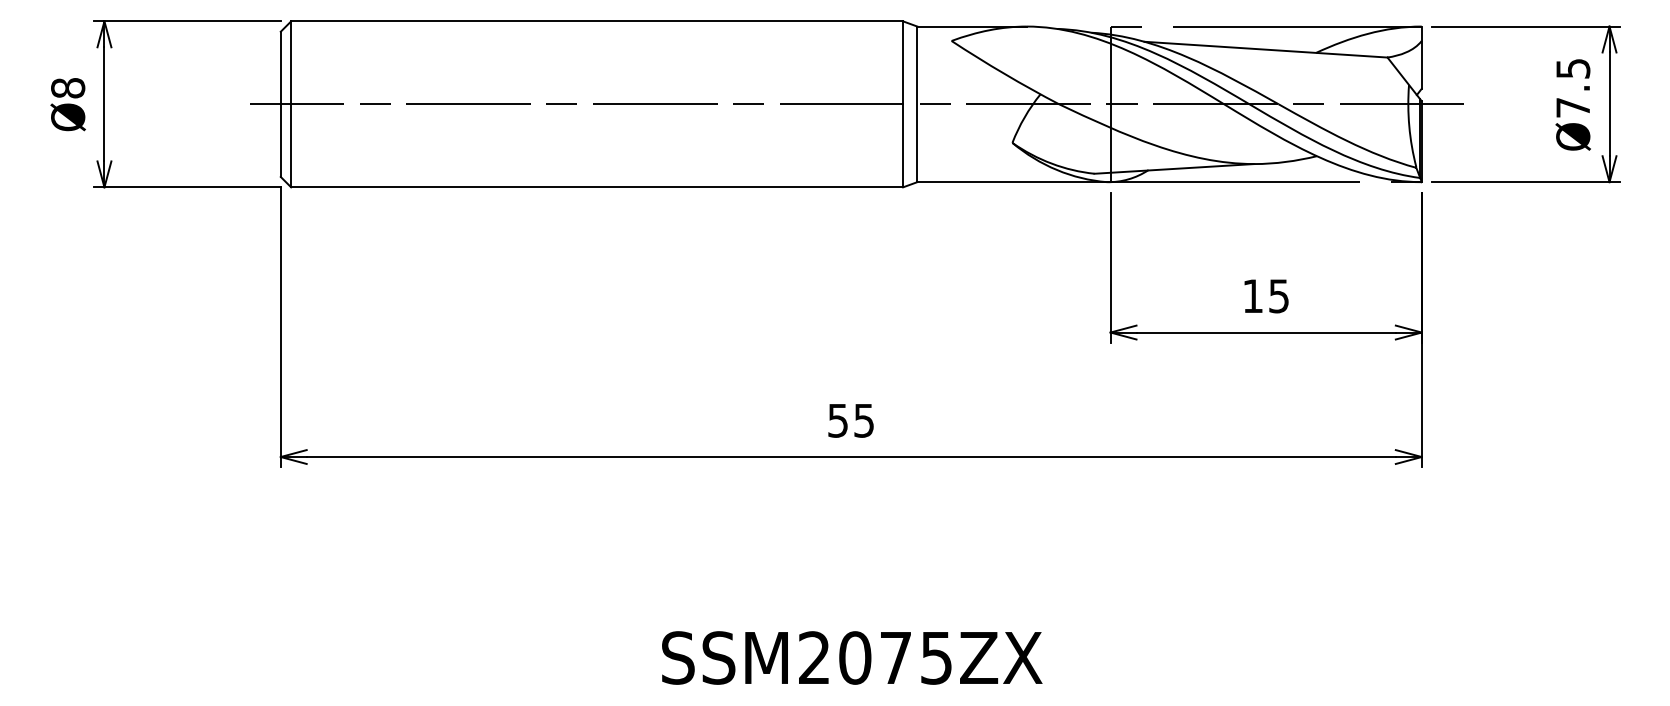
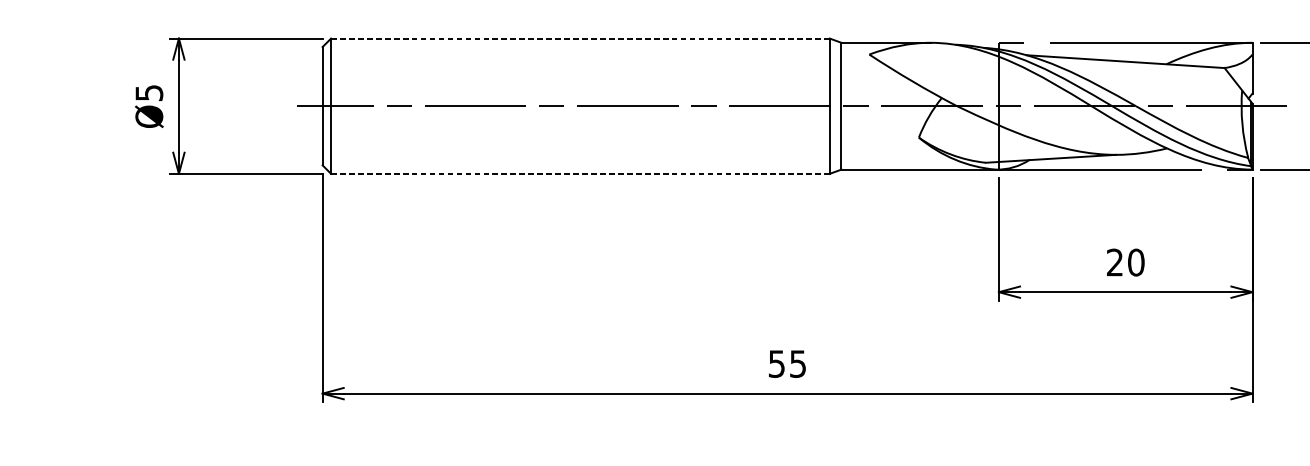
line: (597, 21) -> (580, 38), solid -> dashed
text: (68, 88) -> (149, 93), Ø8 -> Ø5
line: (597, 187) -> (580, 173), solid -> dashed
text: (1266, 296) -> (1125, 262), 15 -> 20

